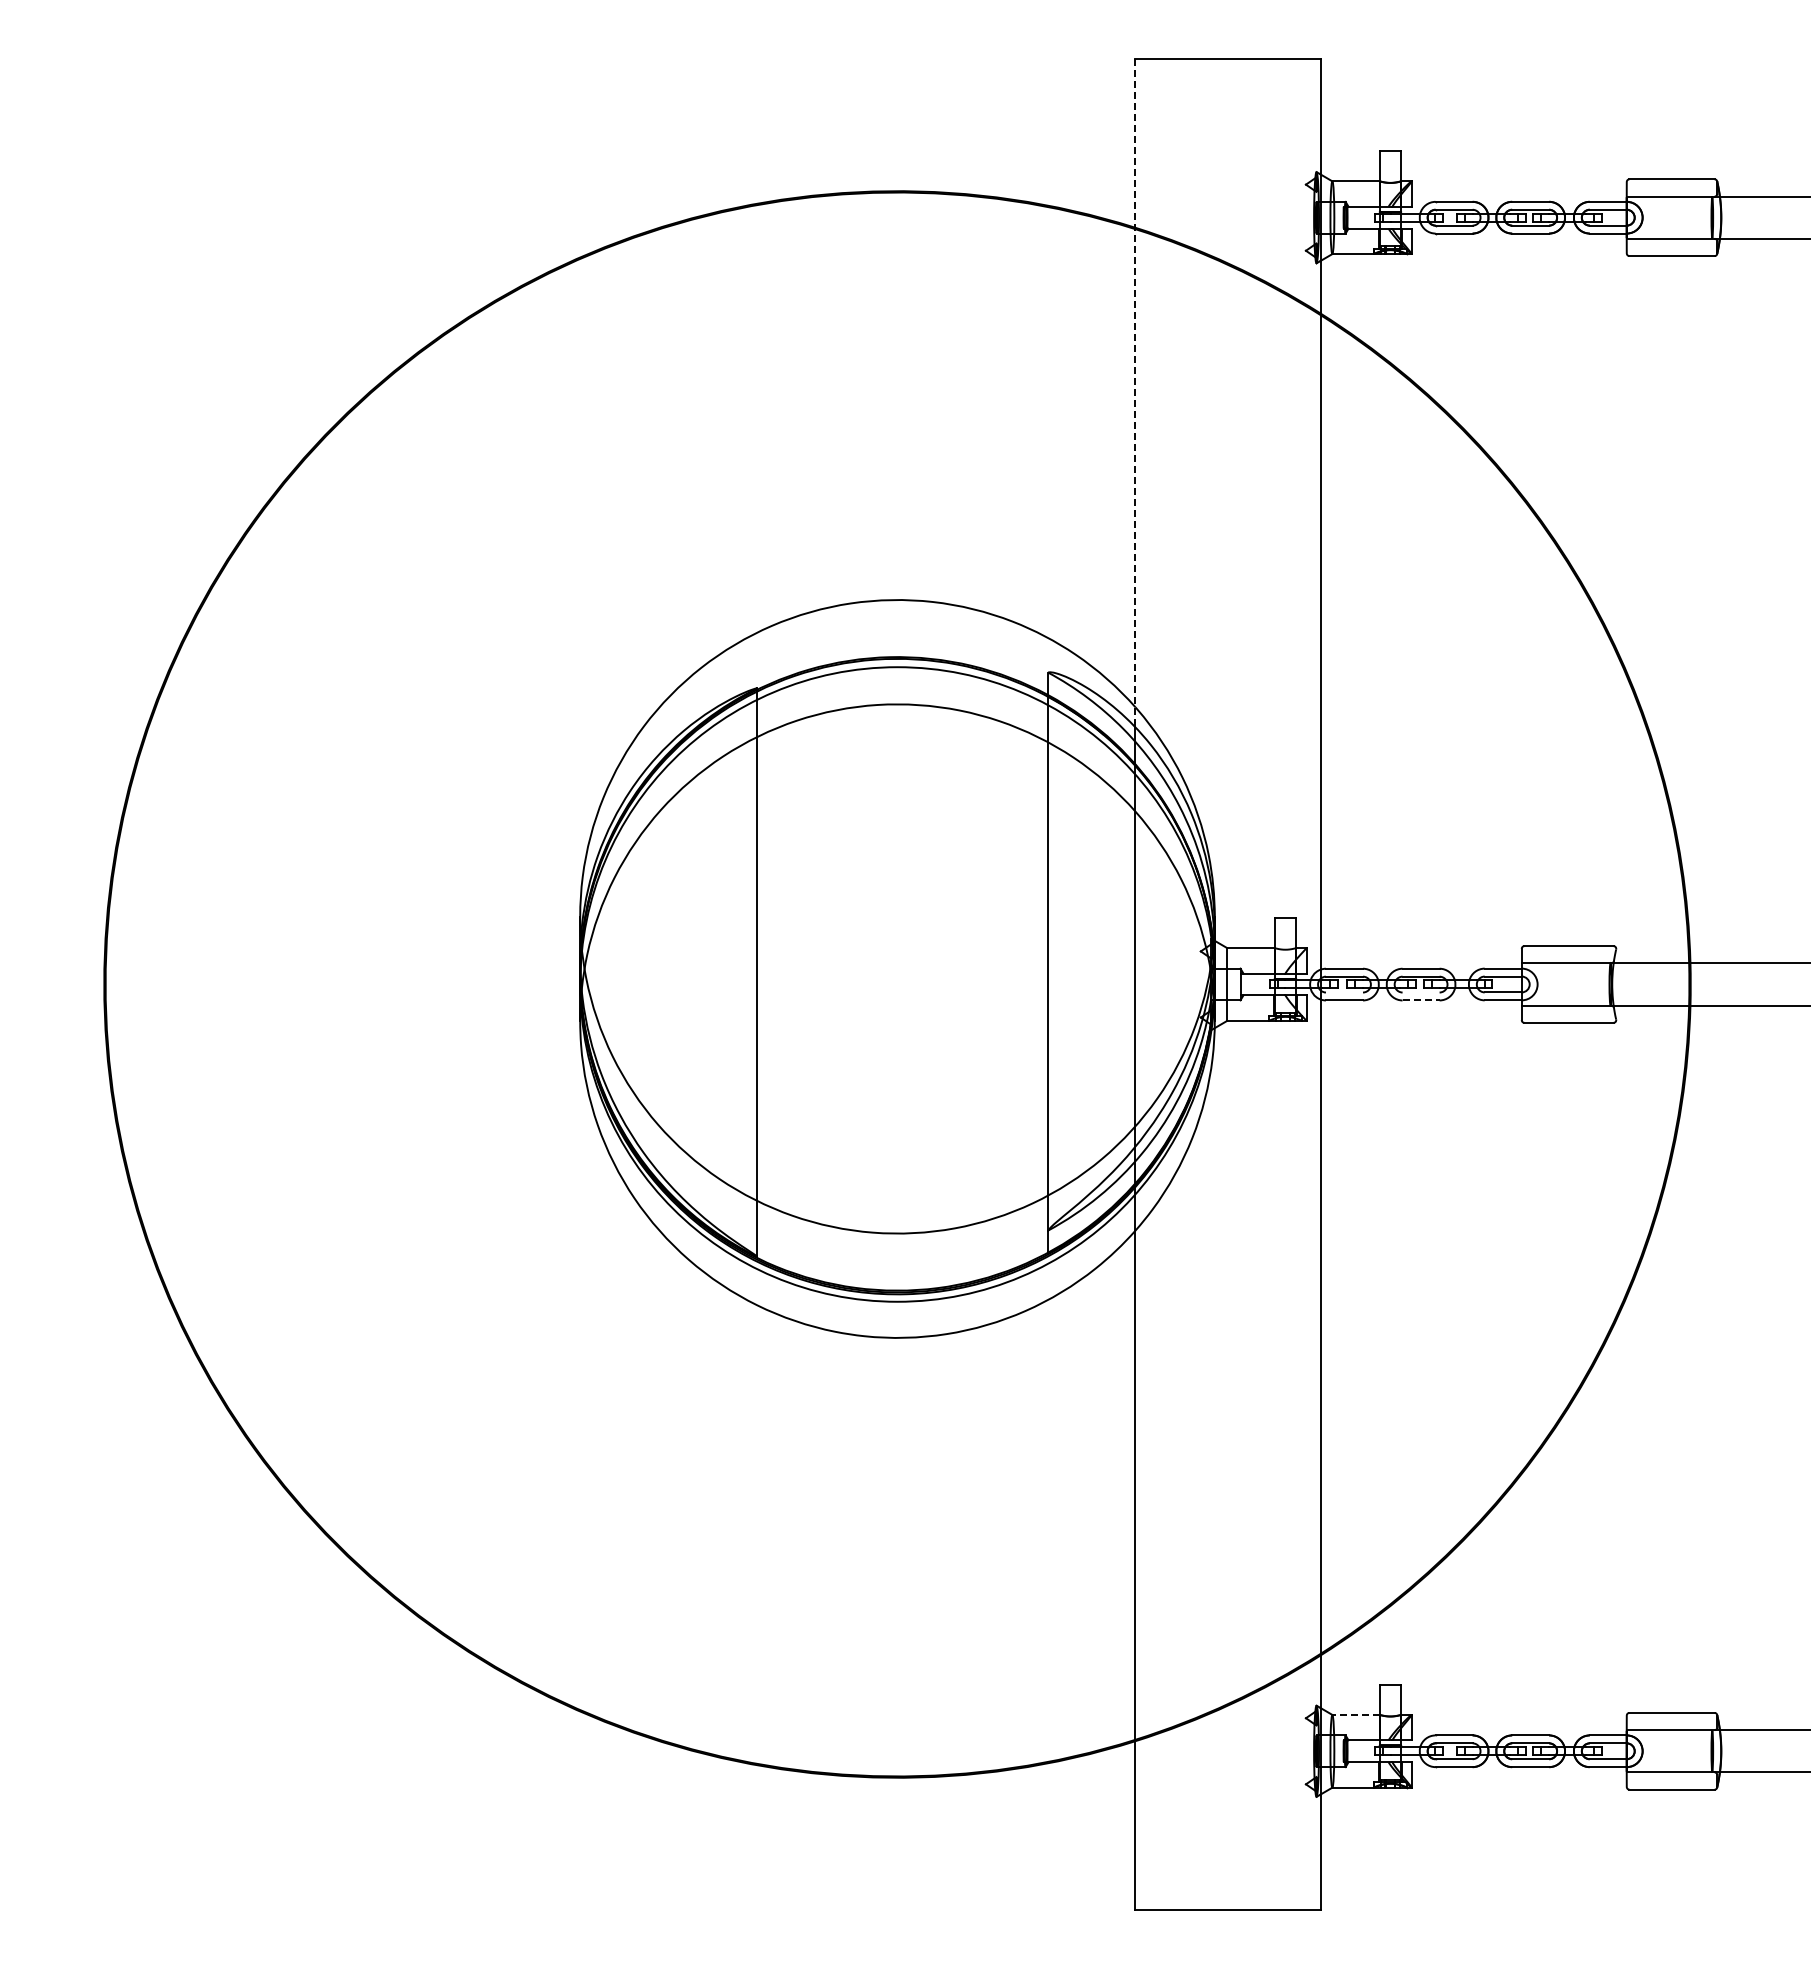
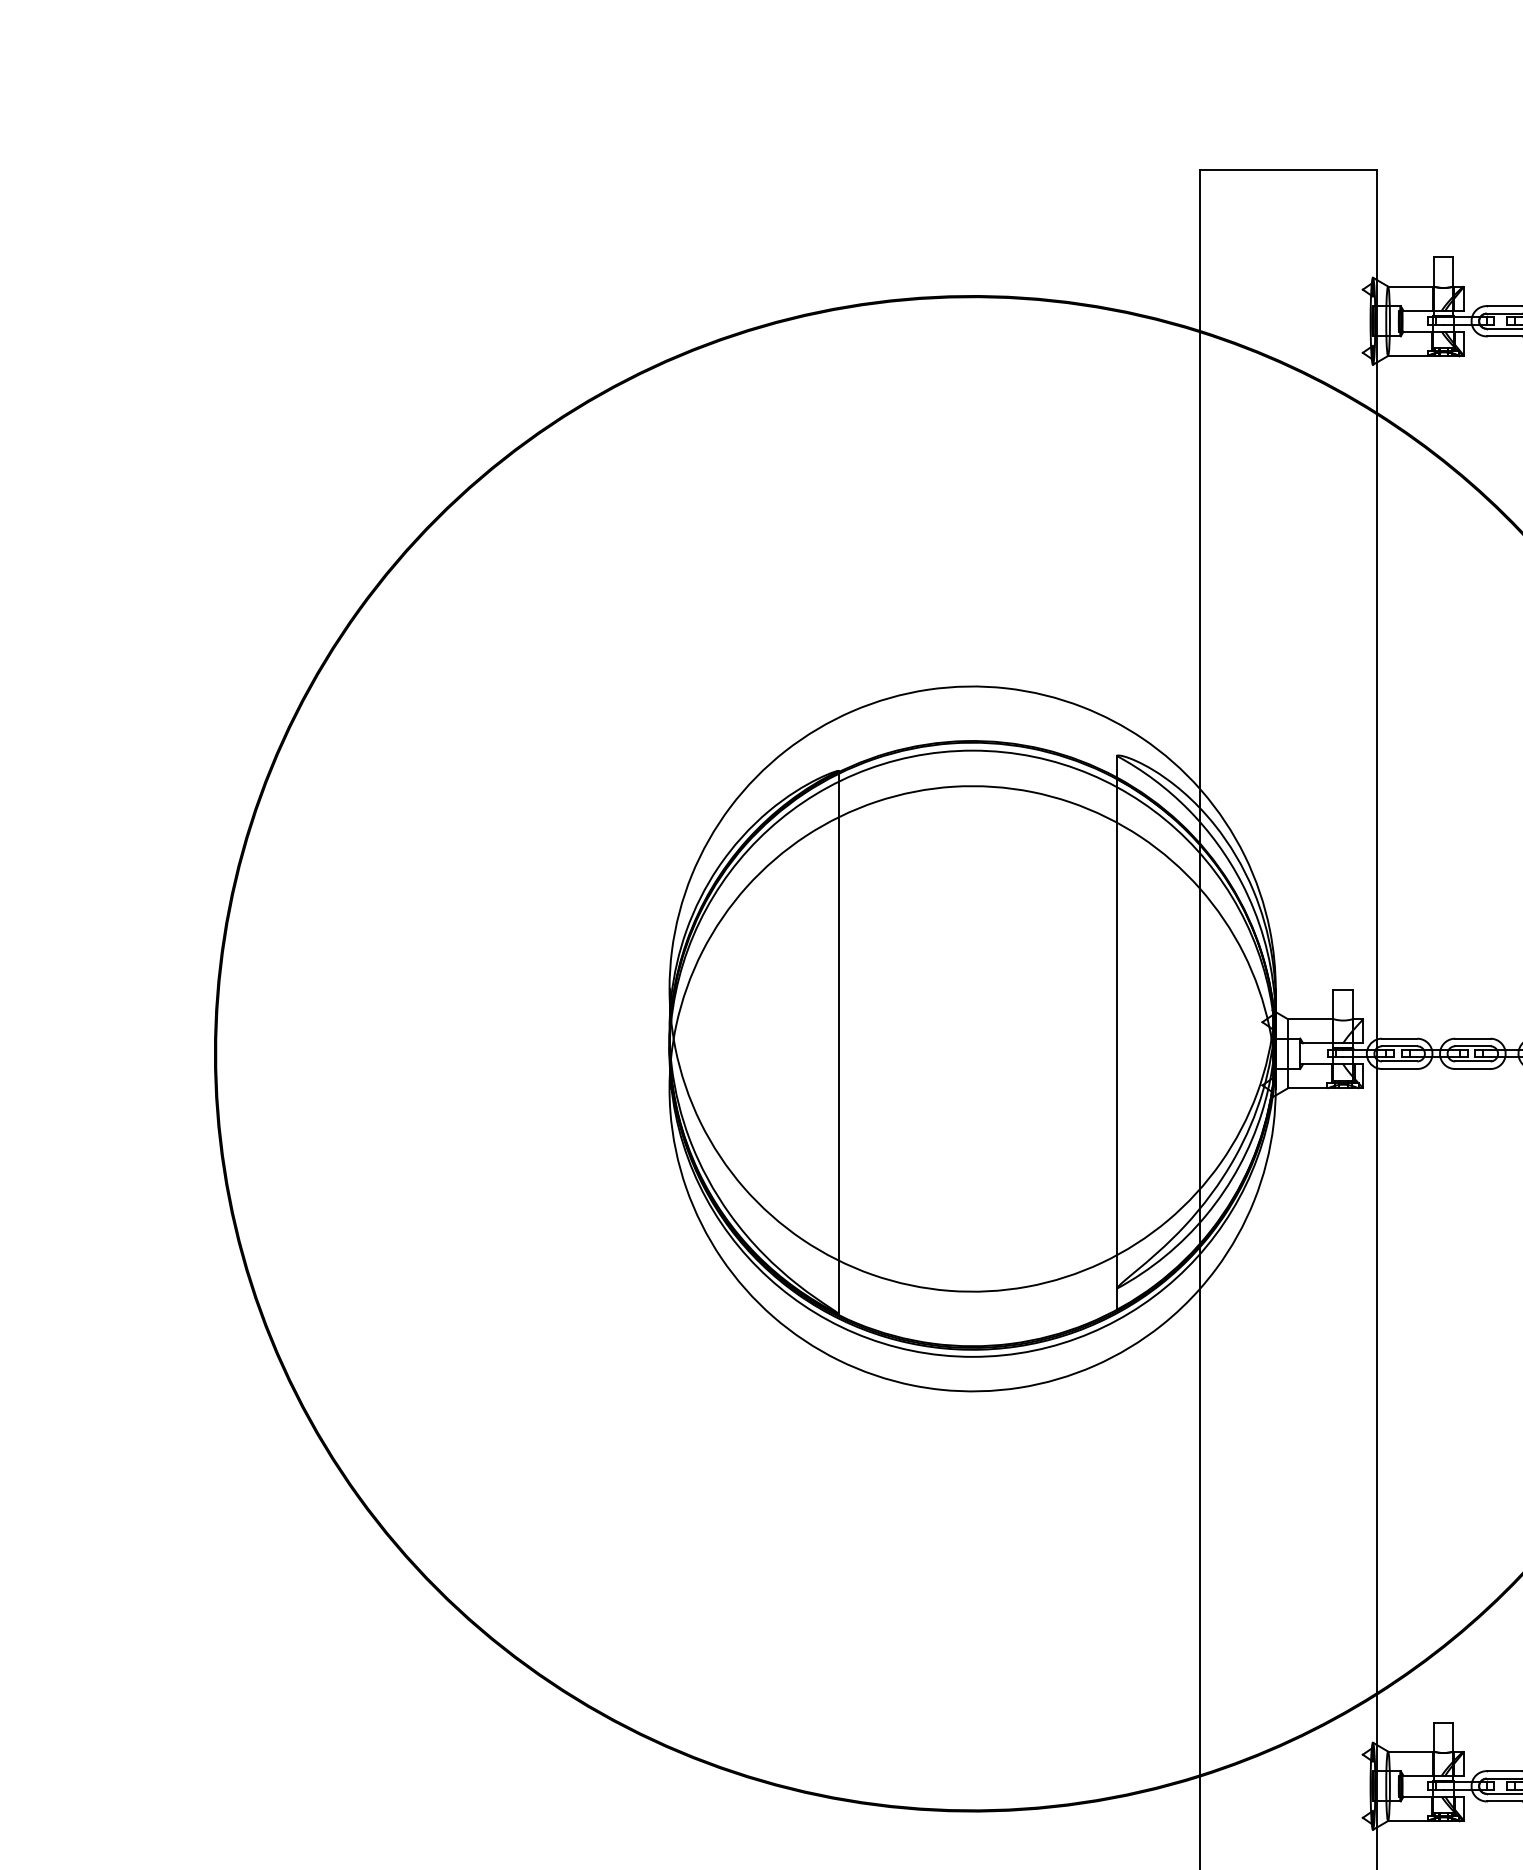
line: (1135, 391) -> (1200, 487), dashed -> solid
line: (1344, 992) -> (1399, 1061), added
line: (1420, 992) -> (1472, 1061), added
line: (1421, 1000) -> (1473, 1069), dashed -> solid
line: (1356, 1714) -> (1411, 1751), dashed -> solid

